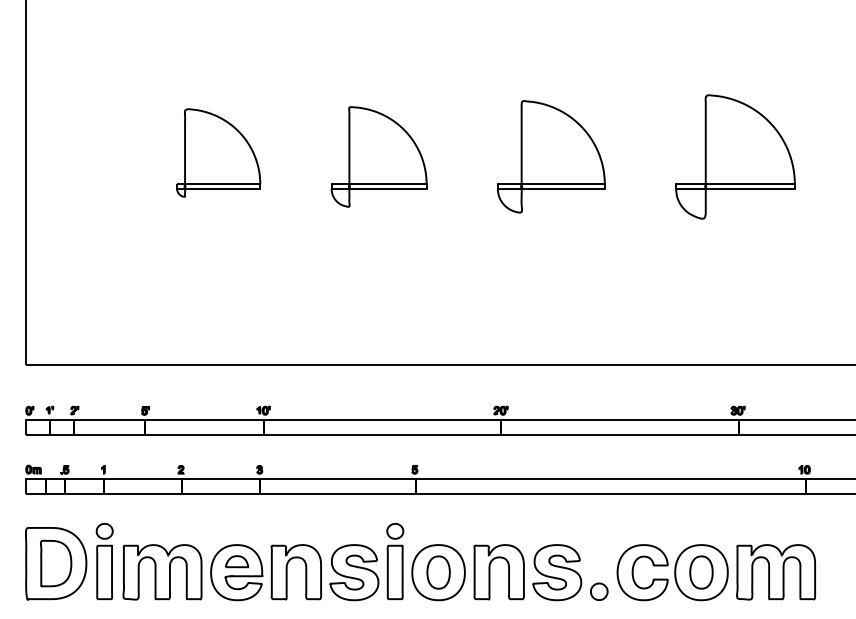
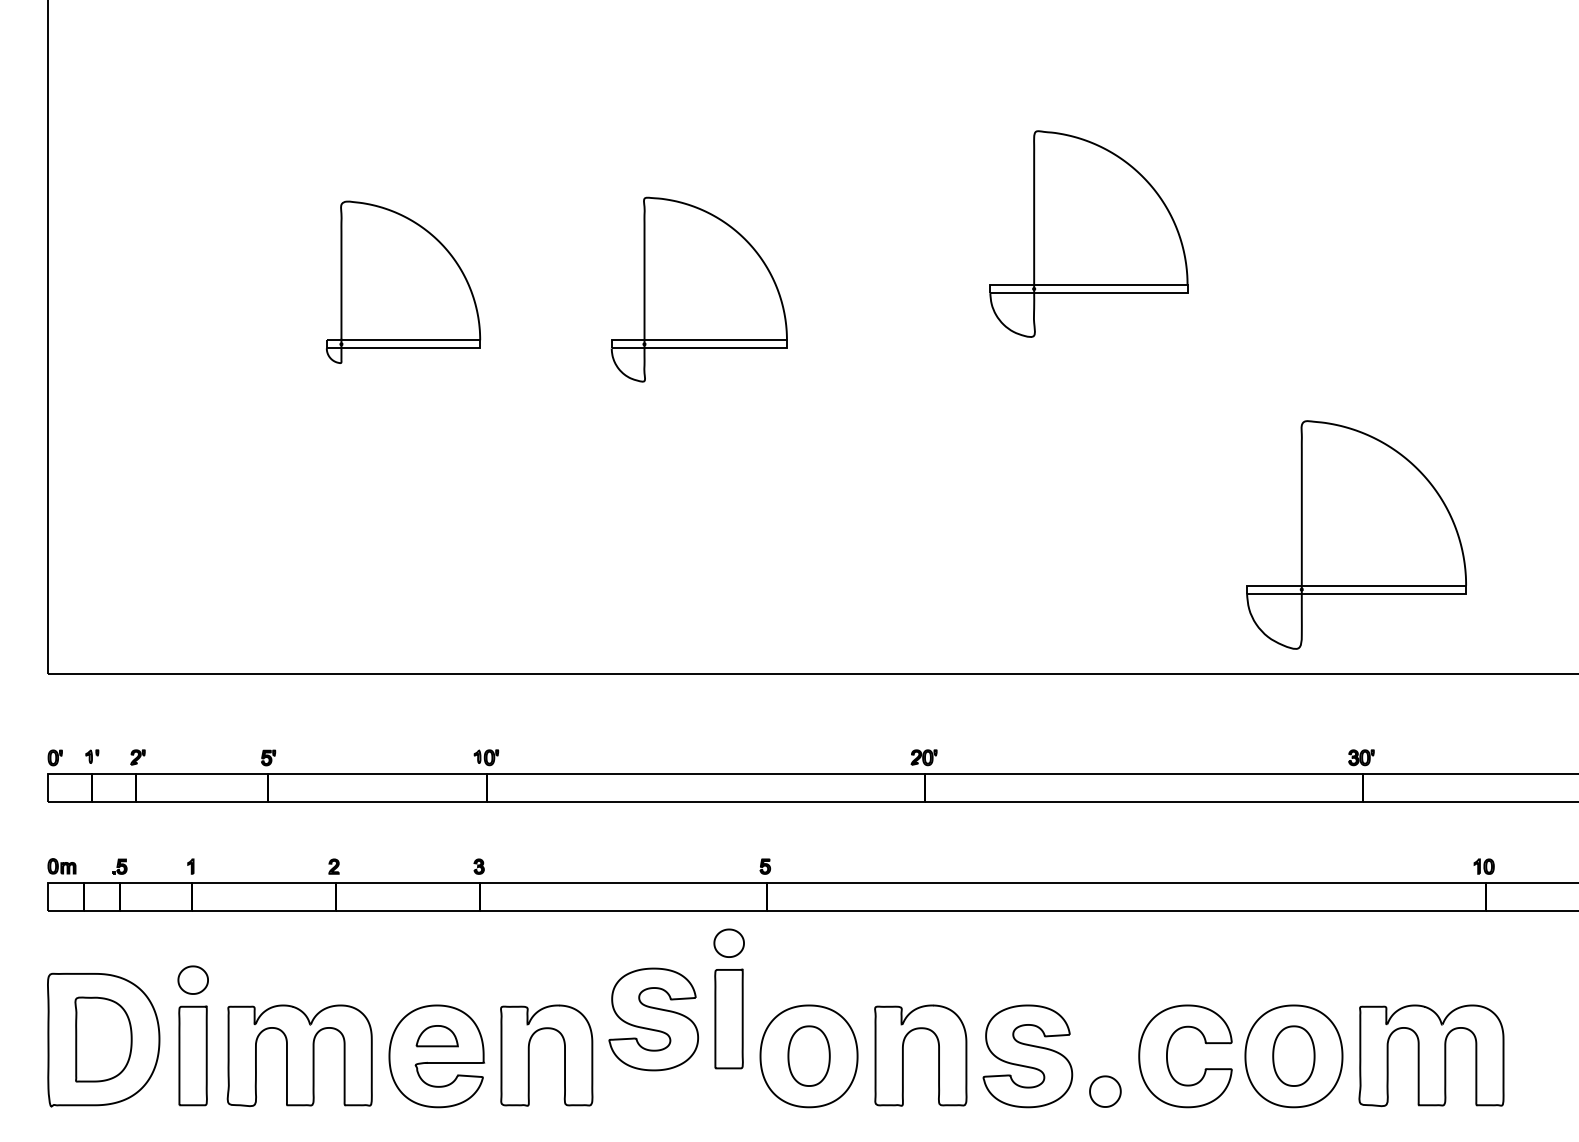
part: (551, 156) -> (1089, 233), moved
part: (735, 156) -> (1356, 534), moved
part: (366, 562) -> (676, 1000), moved

